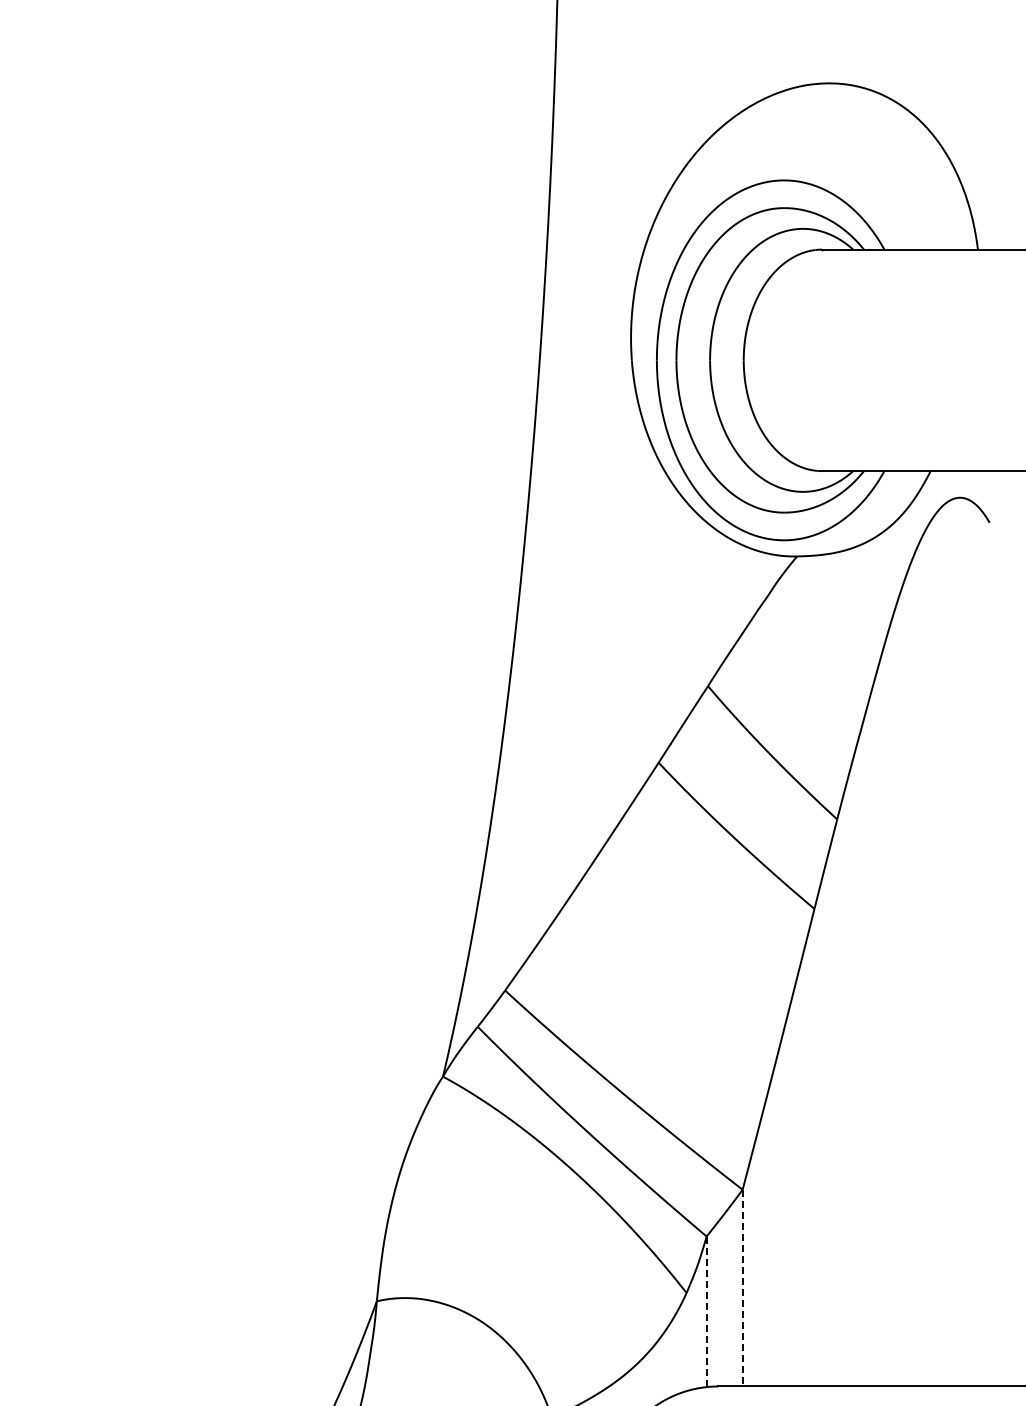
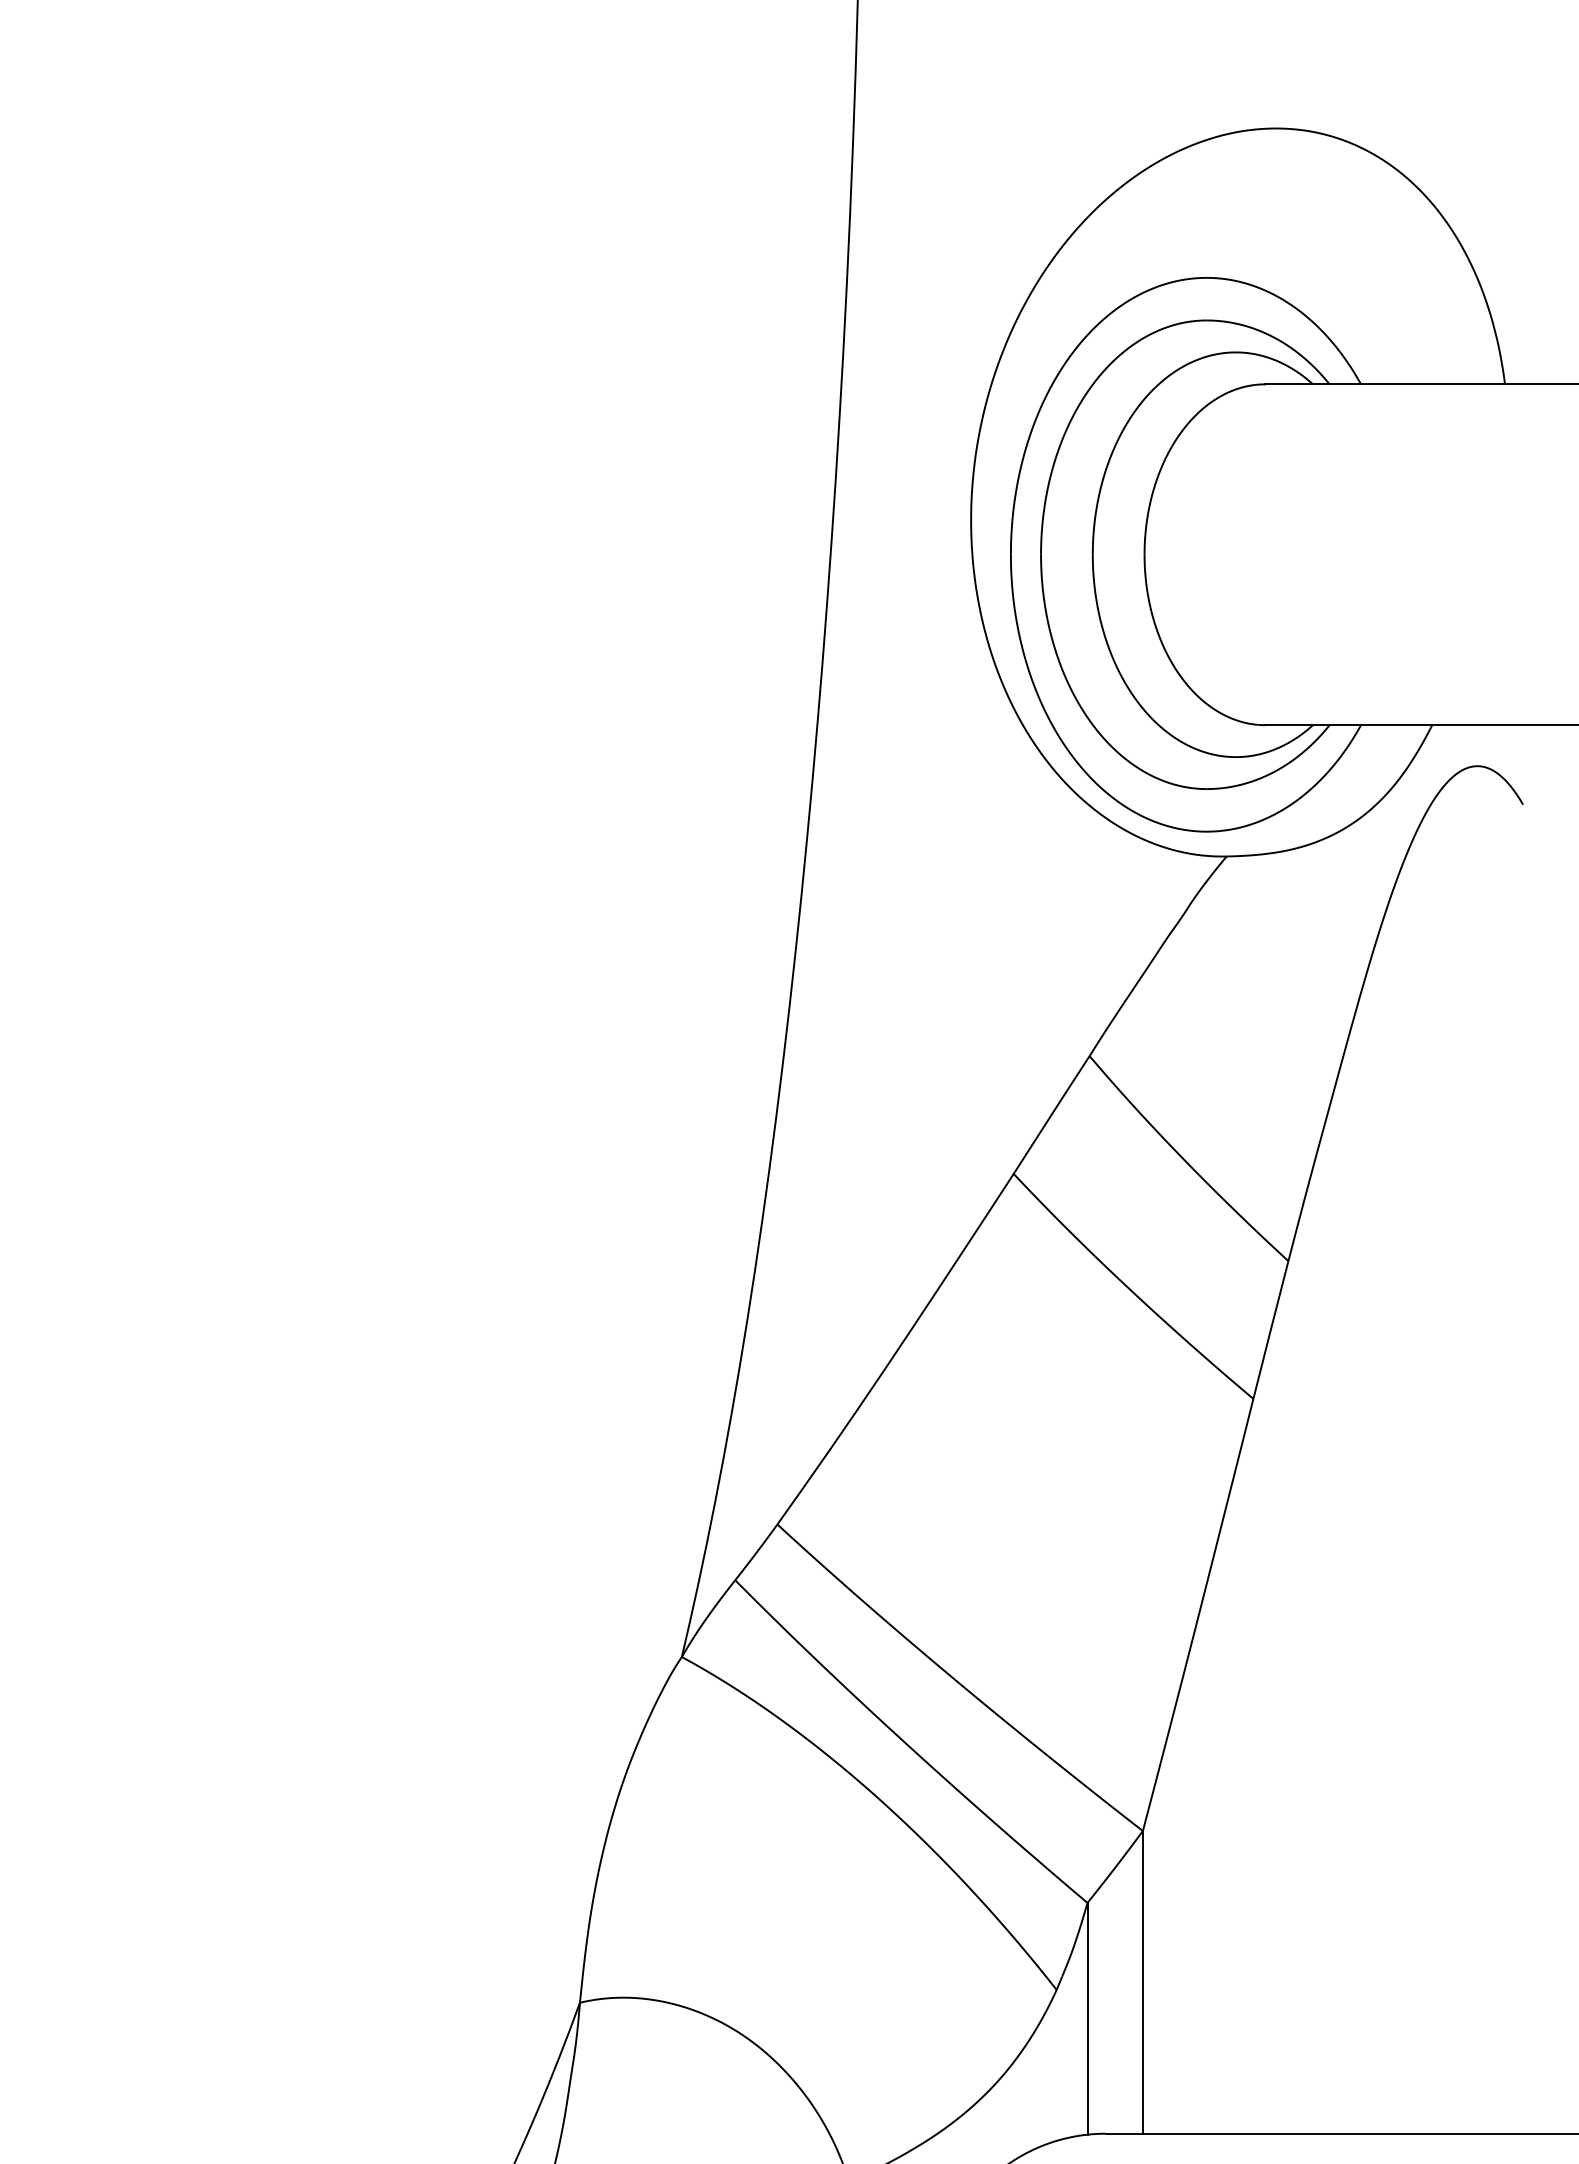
line: (742, 1288) -> (1142, 1982), dashed -> solid
line: (706, 1312) -> (1087, 2019), dashed -> solid

